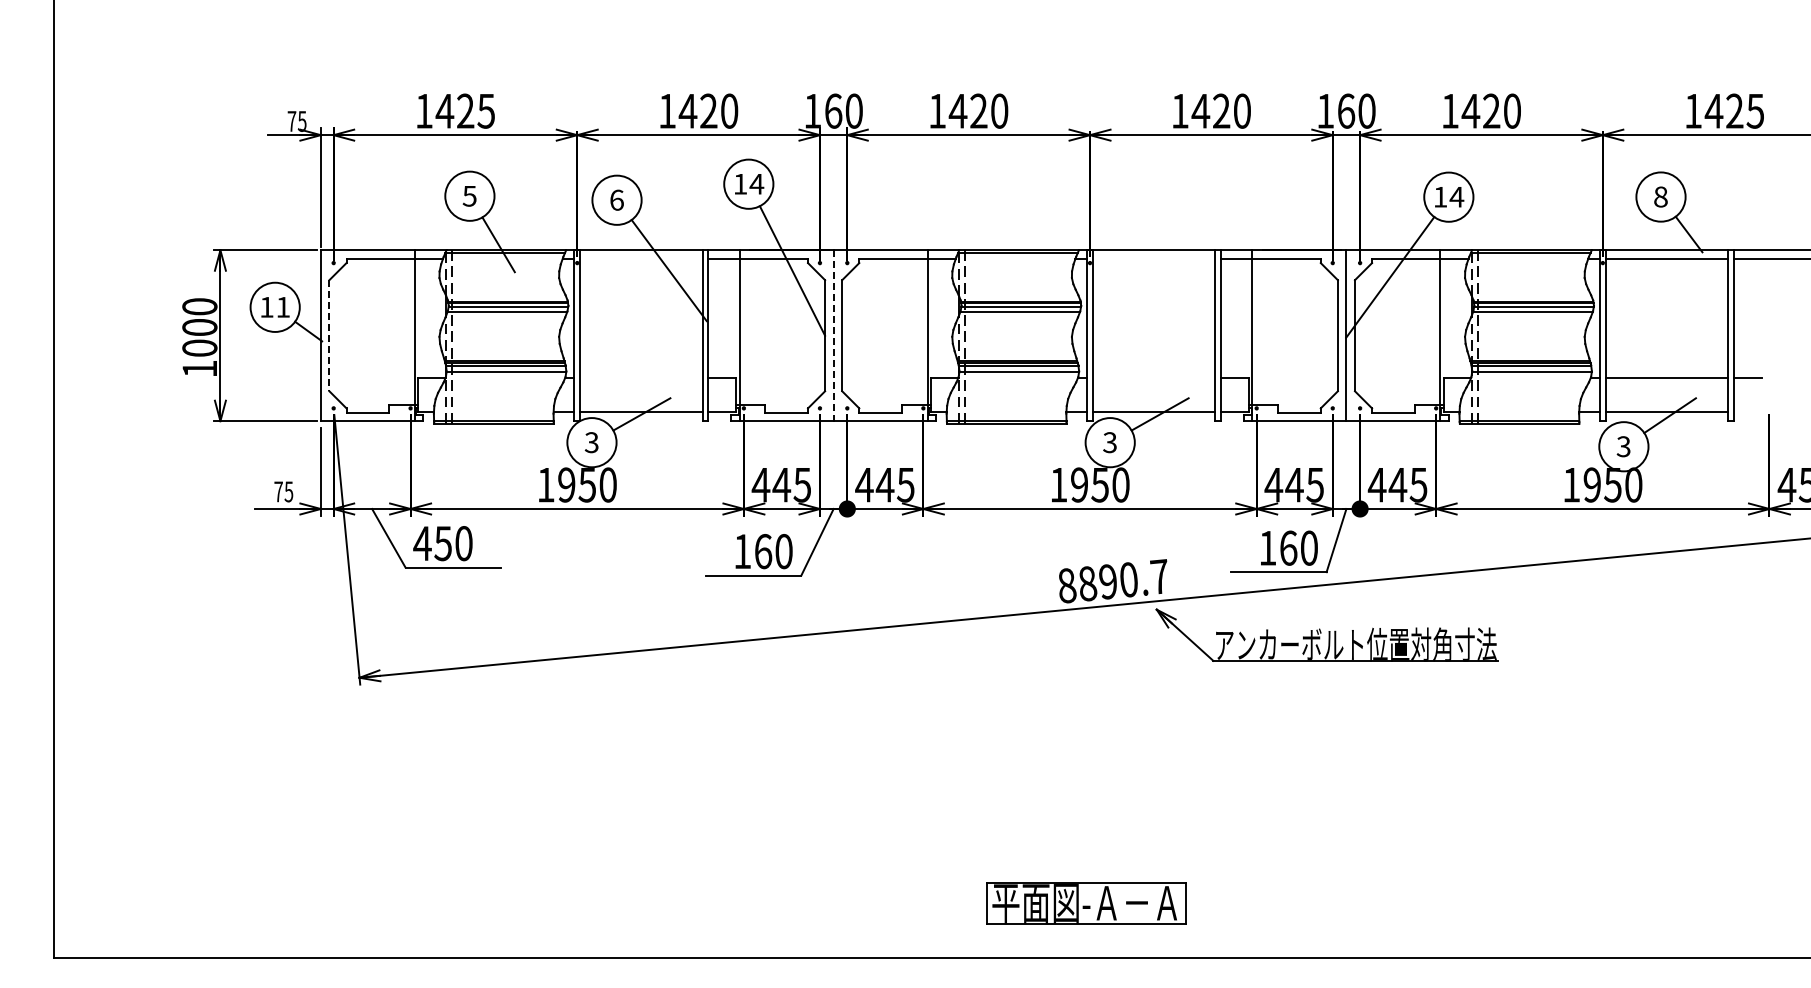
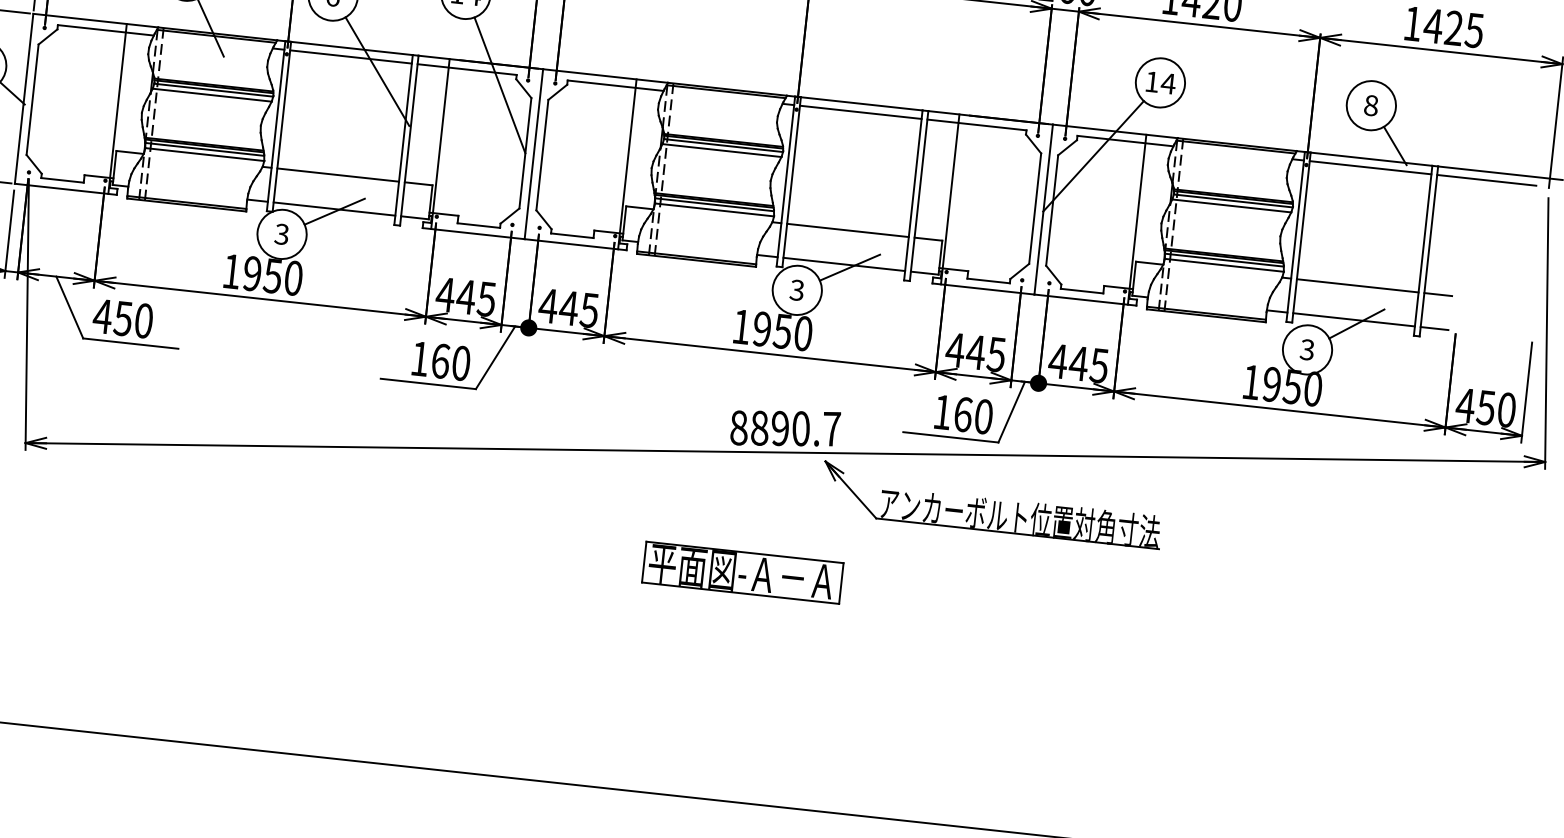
line: (641, 258) -> (351, 56), added
line: (1153, 258) -> (860, 111), added
line: (329, 335) -> (32, 99), dashed -> solid
line: (833, 336) -> (533, 154), dashed -> solid
line: (641, 377) -> (338, 174), added
line: (1153, 377) -> (847, 230), added
line: (1747, 411) -> (1434, 328), added
part: (1086, 903) -> (742, 572), moved

